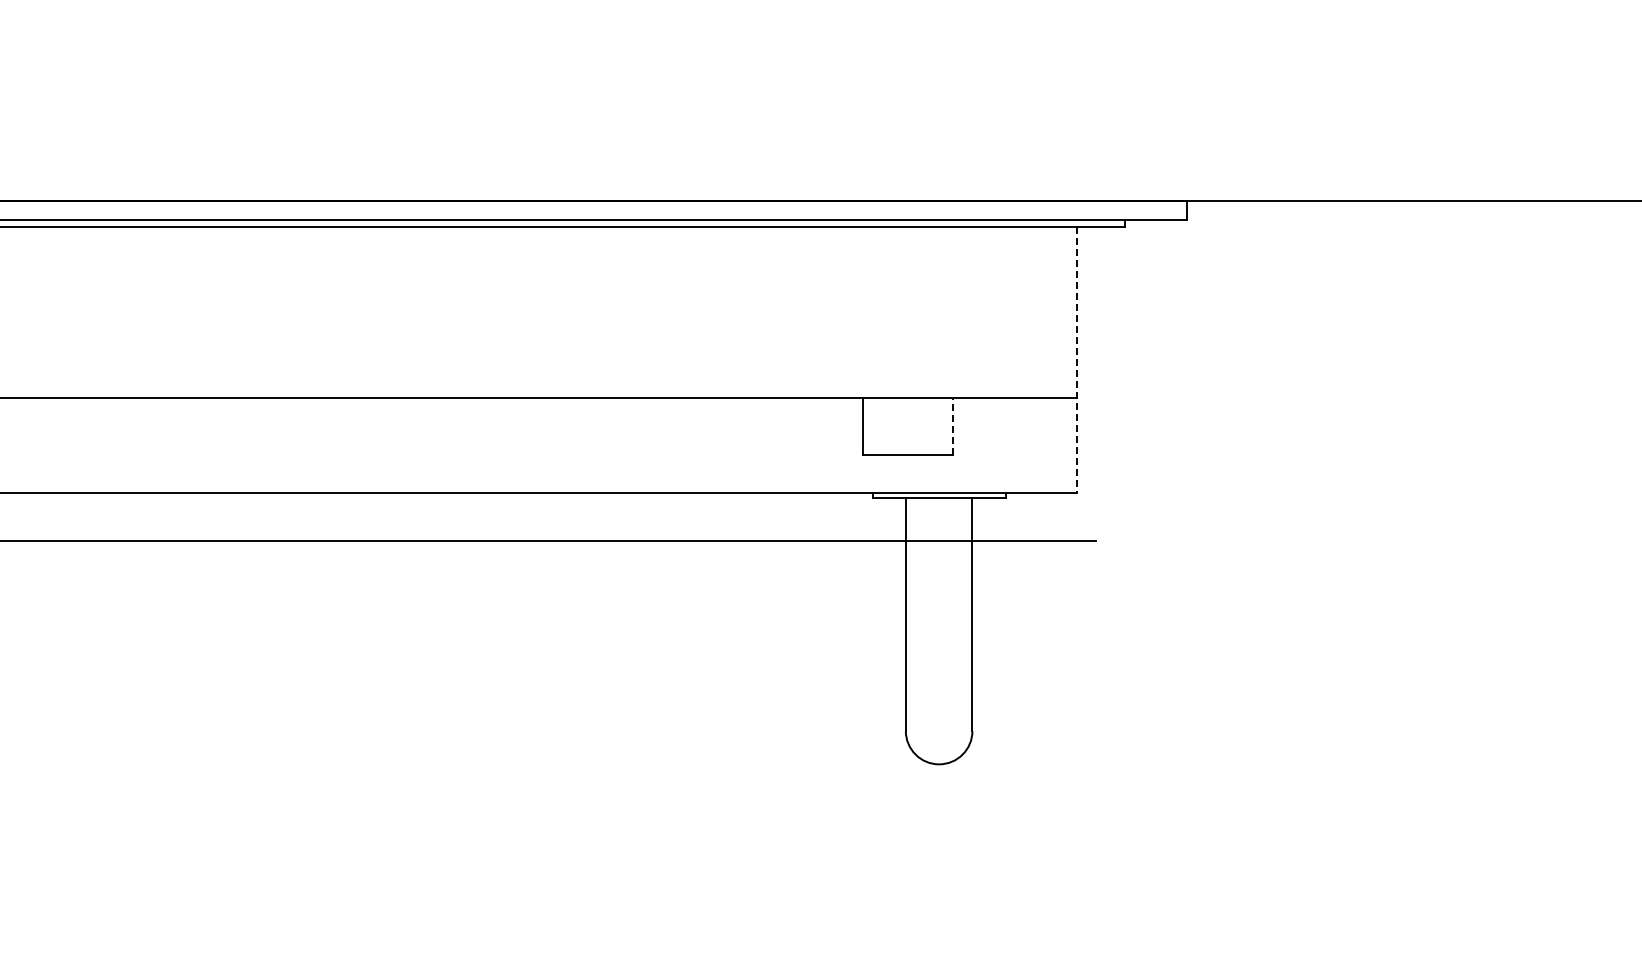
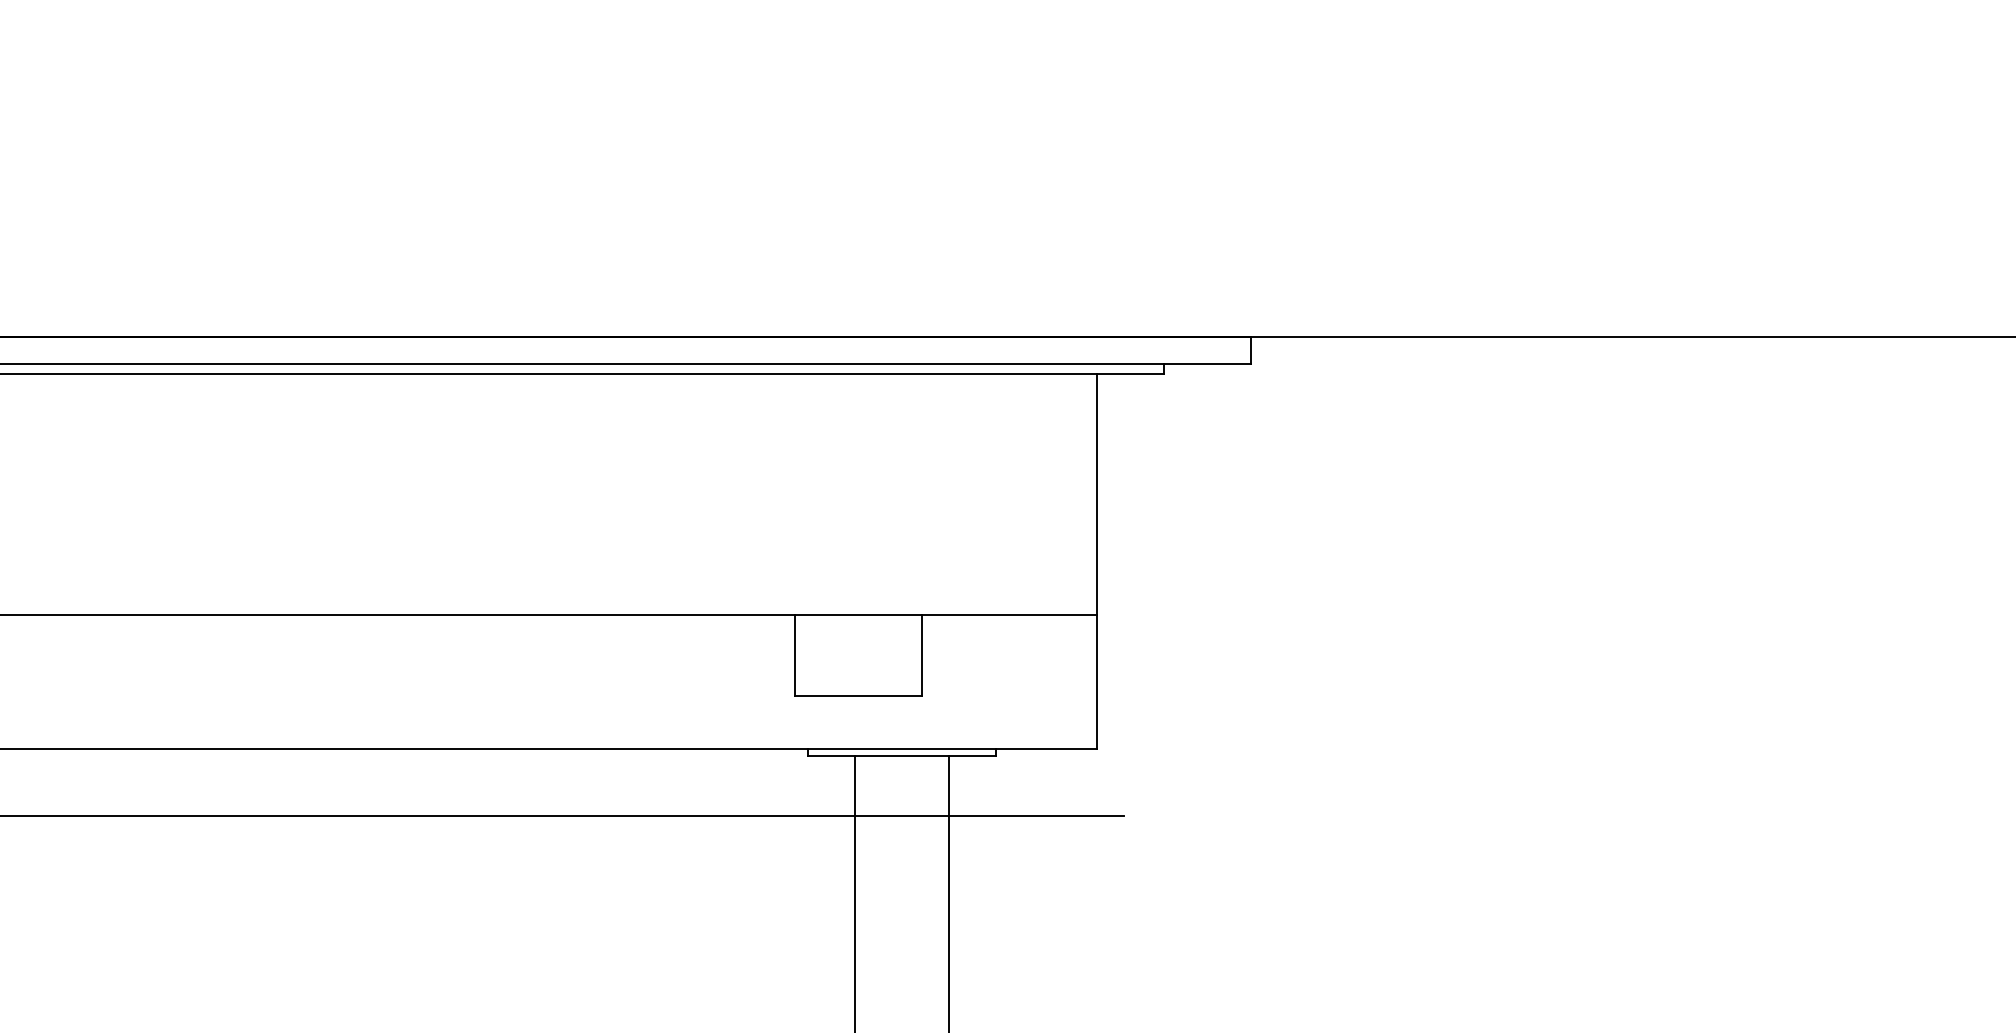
line: (1077, 360) -> (1097, 562), dashed -> solid
line: (953, 426) -> (922, 655), dashed -> solid

